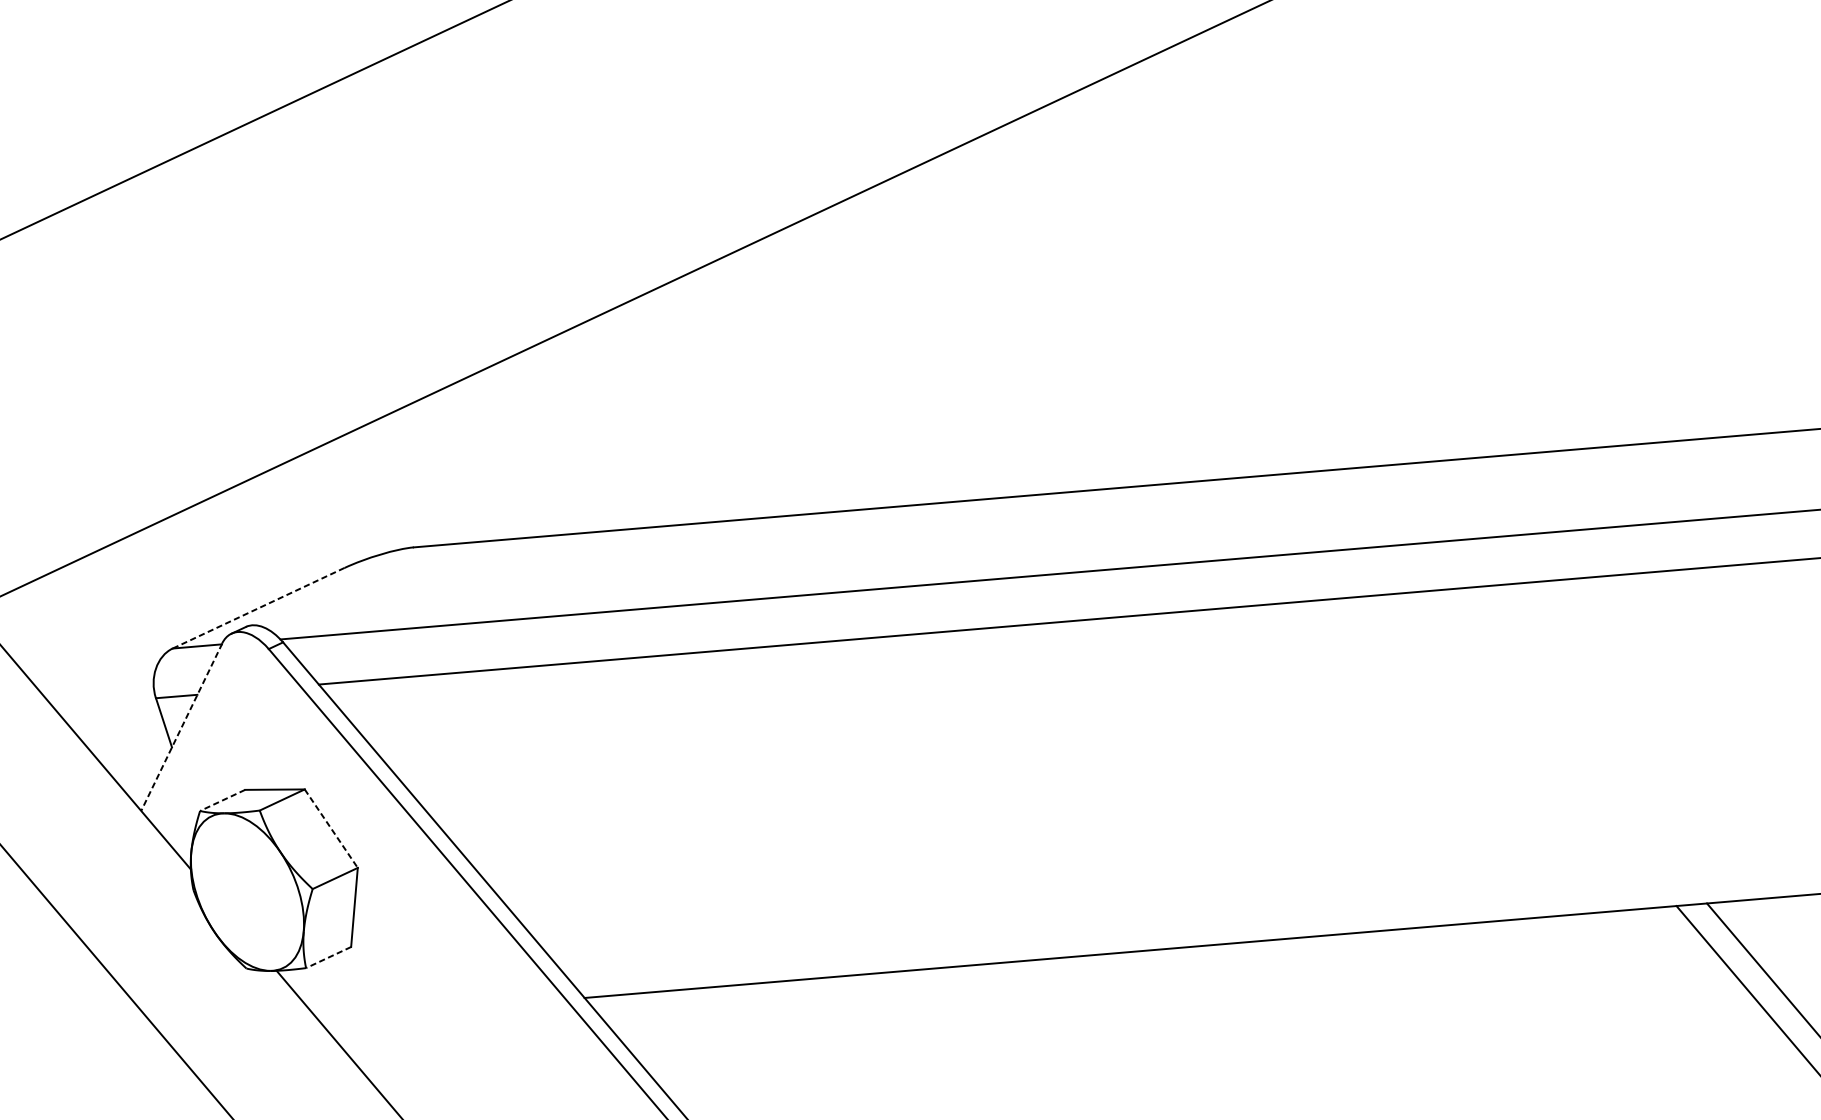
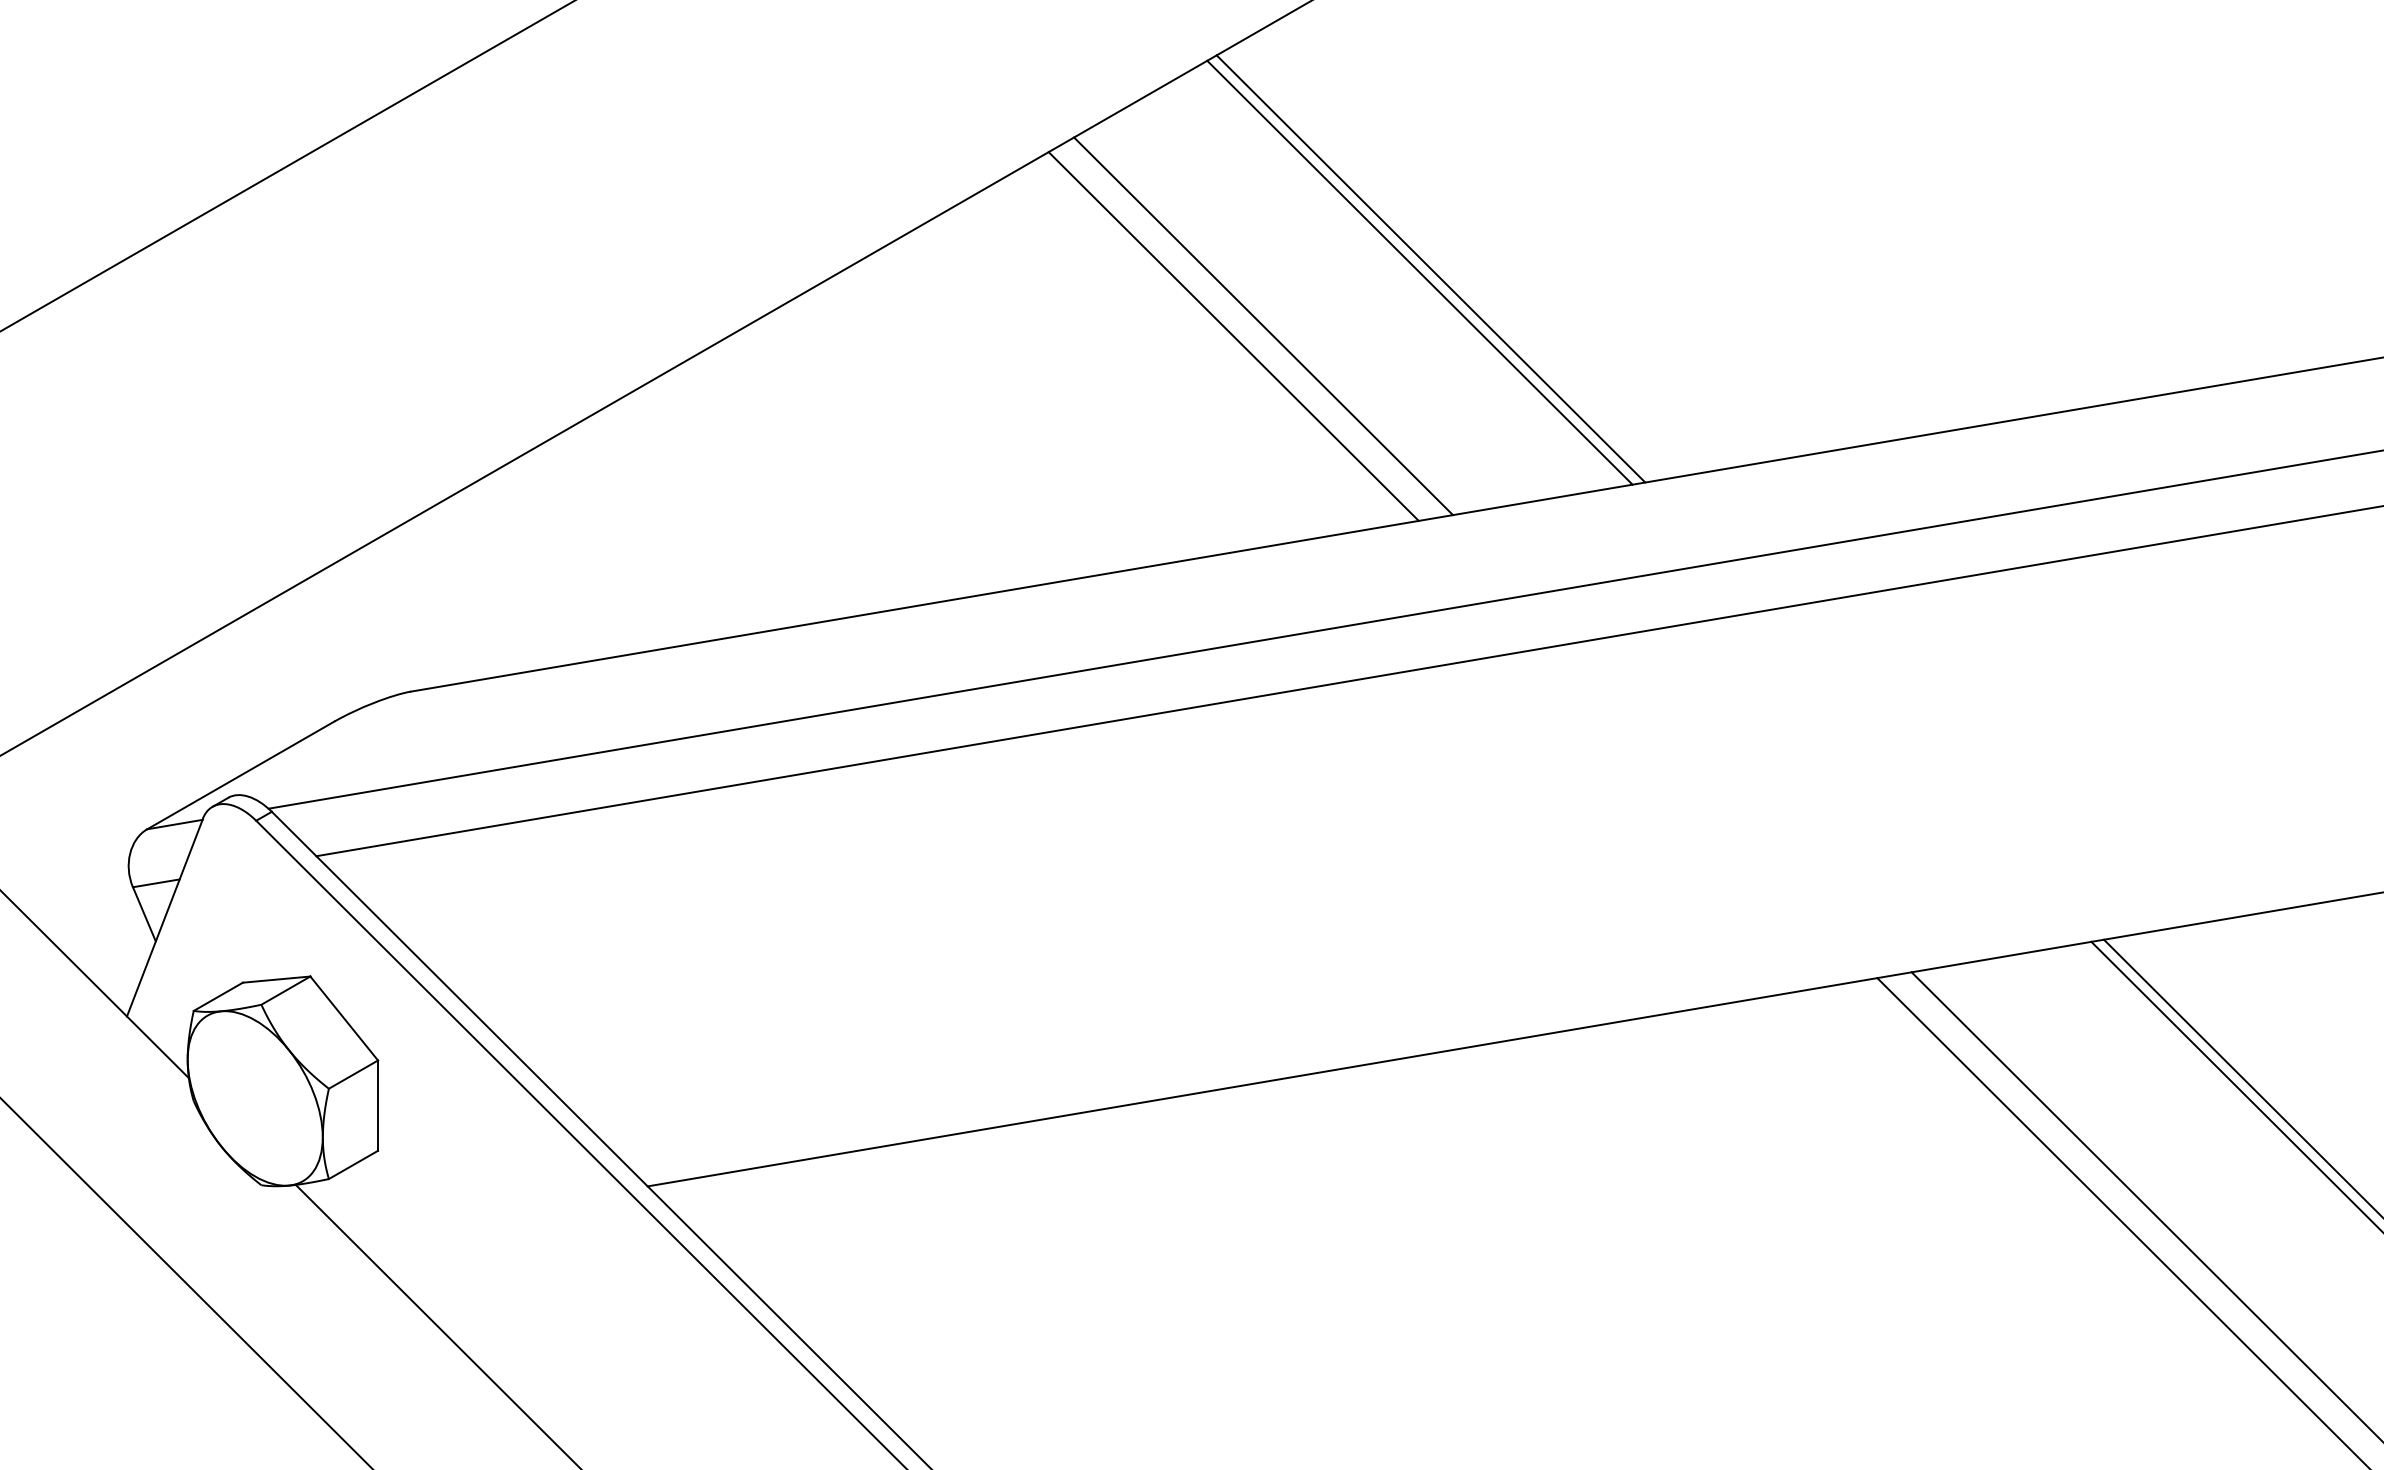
line: (1337, 251) -> (1430, 268), added
line: (1327, 254) -> (1419, 272), added
line: (1187, 290) -> (1263, 326), added
line: (1160, 296) -> (1233, 336), added
line: (258, 608) -> (240, 775), dashed -> solid
line: (181, 727) -> (164, 917), dashed -> solid
line: (221, 800) -> (217, 997), dashed -> solid
line: (331, 828) -> (344, 1018), dashed -> solid
line: (328, 958) -> (353, 1165), dashed -> solid

